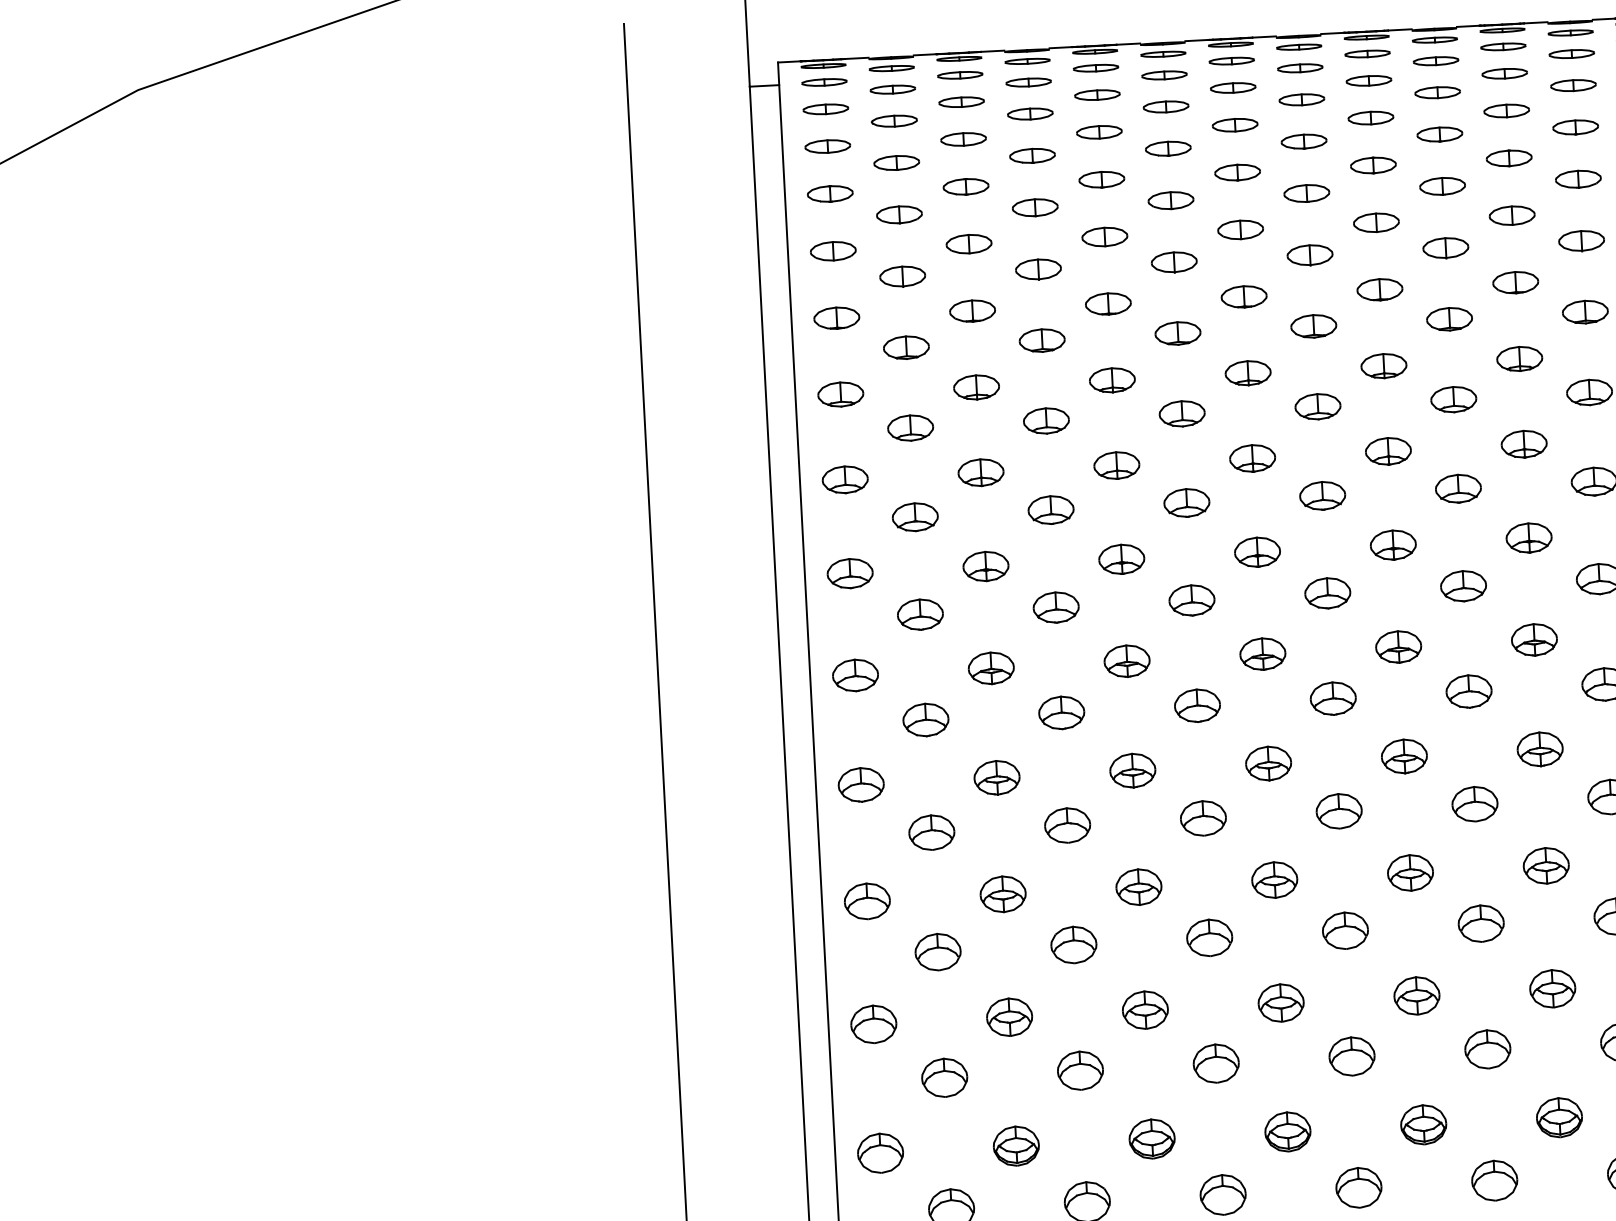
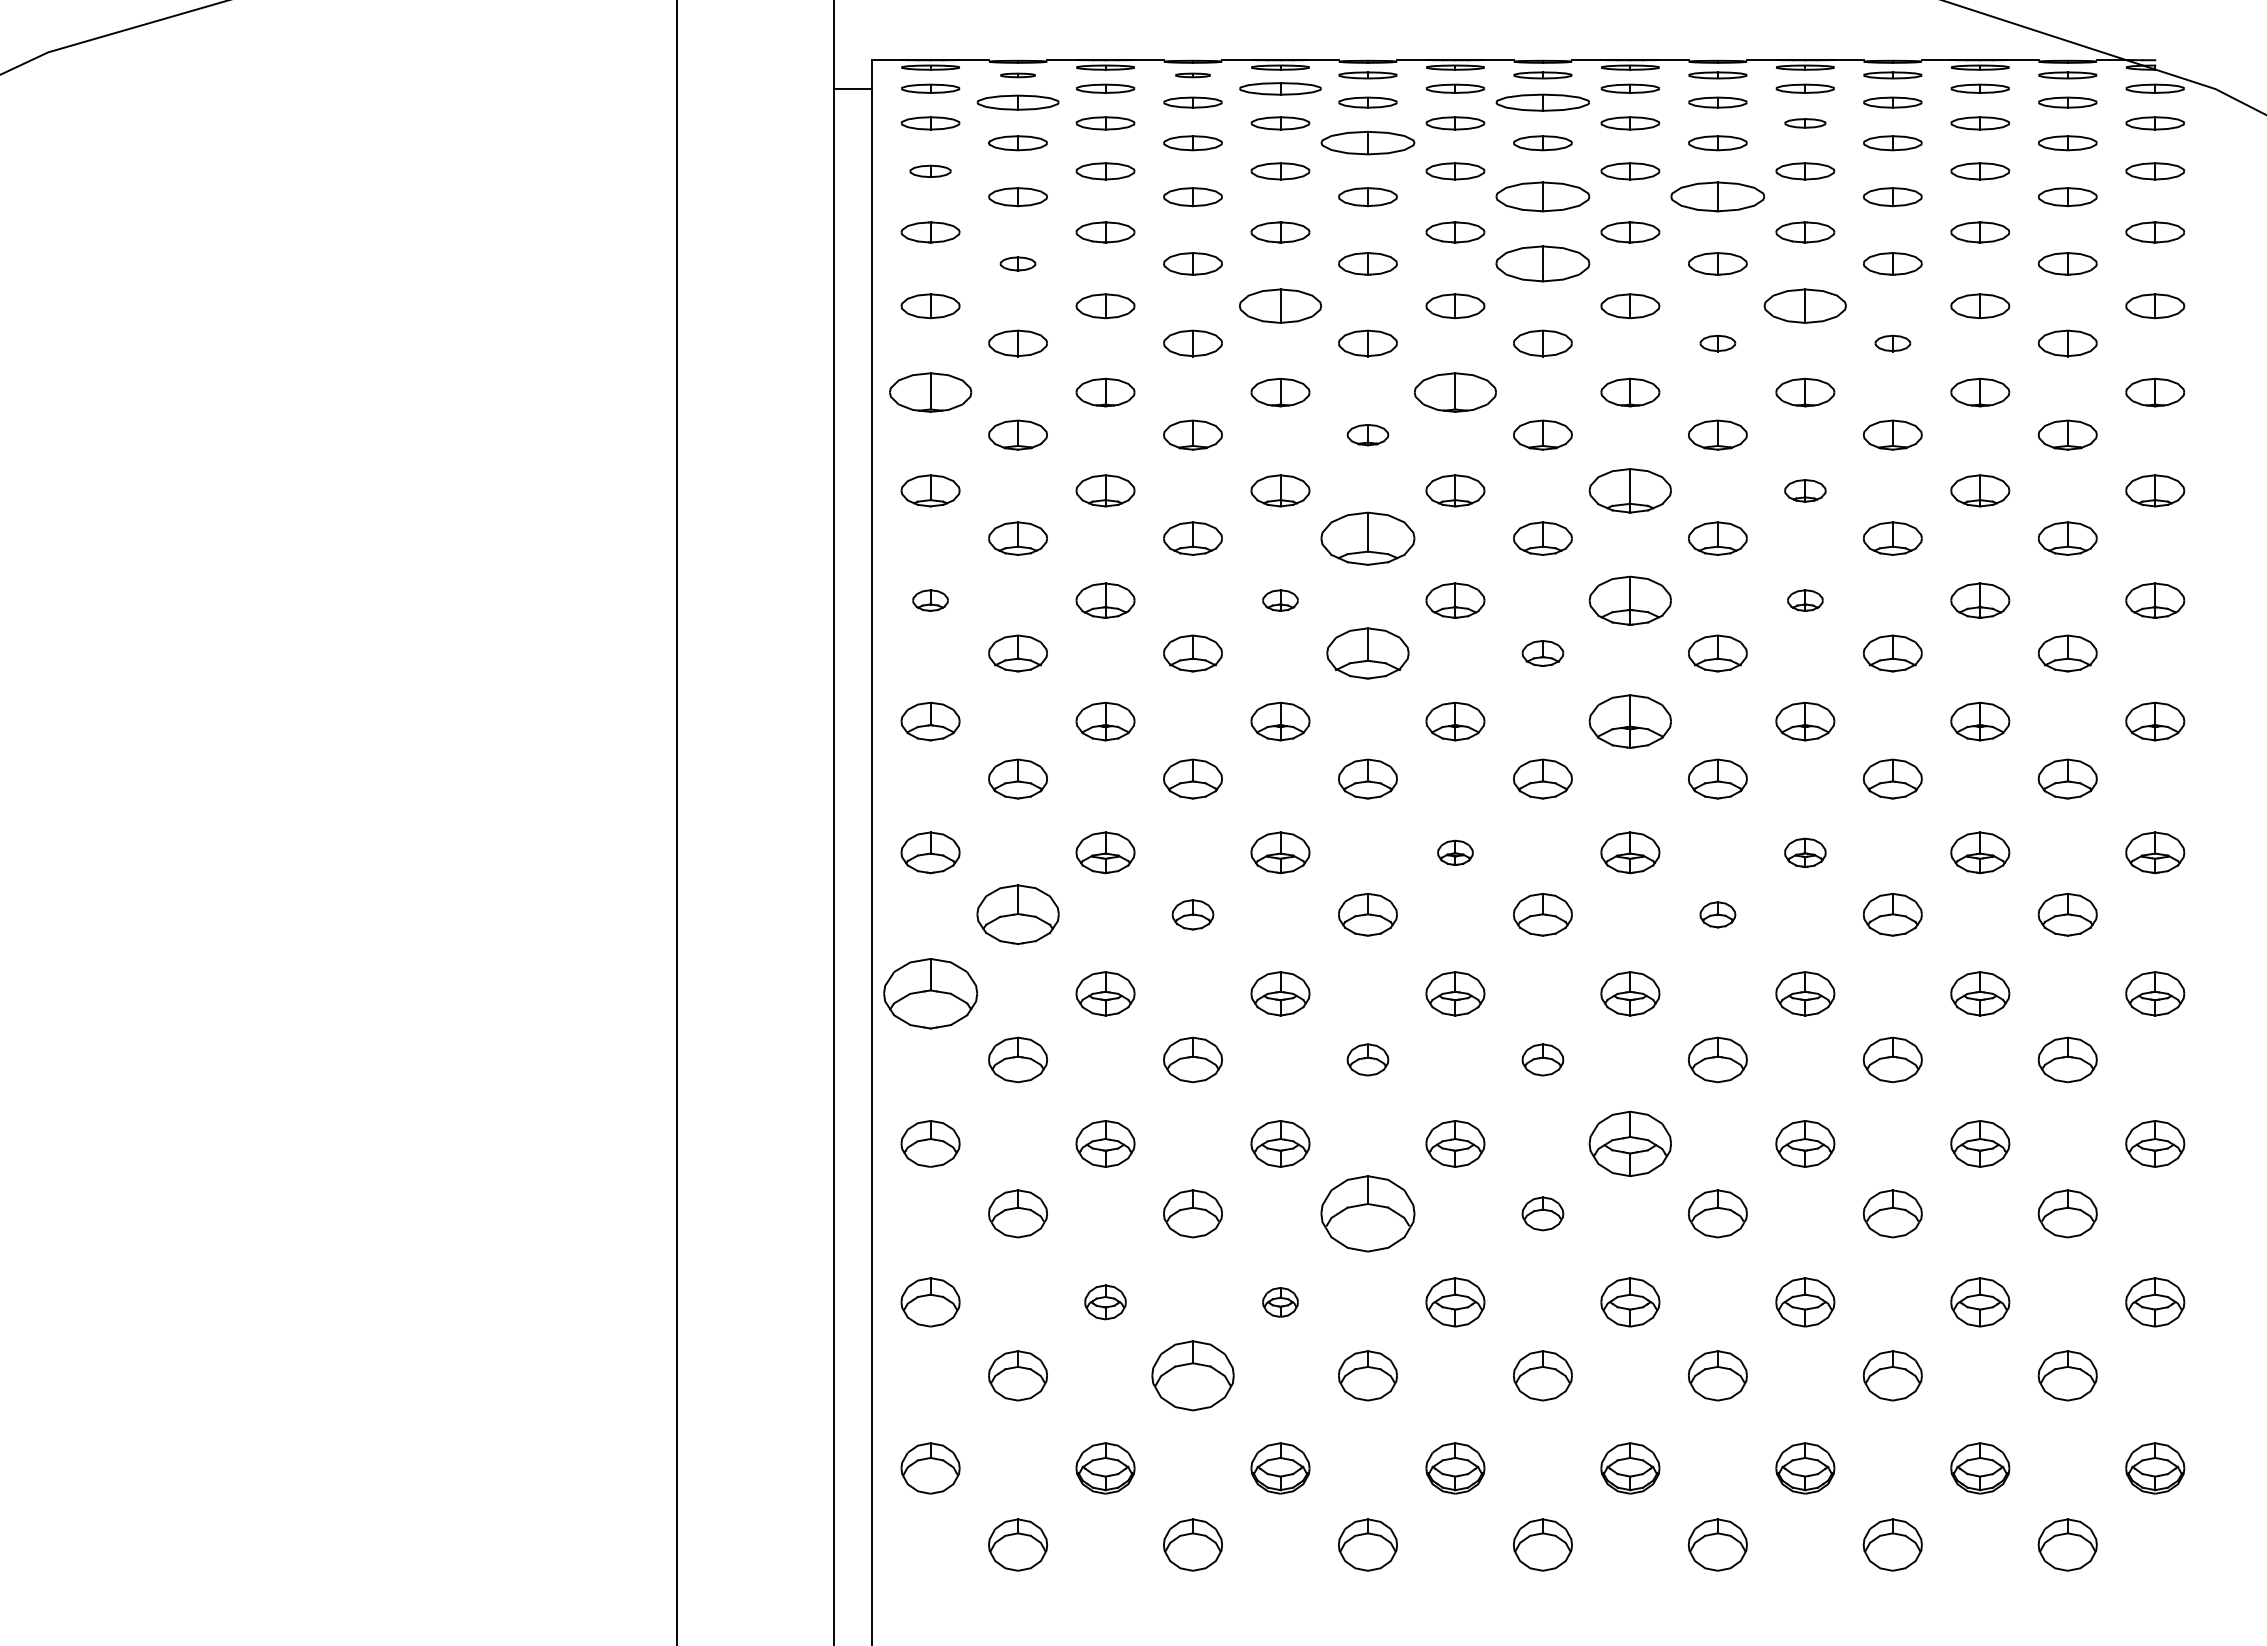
part: (1027, 61) -> (1192, 75), size x0.6
part: (891, 68) -> (1017, 75), size x0.6
part: (1096, 68) -> (1280, 88), size x1.4
part: (1299, 68) -> (1542, 102), size x1.6
part: (1504, 73) -> (1805, 123), size x0.7
part: (892, 89) -> (1017, 102), size x1.4
part: (1165, 107) -> (1367, 143), size x1.6
part: (1439, 134) -> (1717, 197), size x1.6
part: (1303, 141) -> (1542, 197), size x1.6
part: (827, 146) -> (930, 171), size x0.7
part: (1306, 193) -> (1542, 263), size x1.6
part: (899, 214) -> (1017, 263), size x0.6
part: (1512, 215) -> (1805, 306), size x1.4
part: (1104, 237) -> (1280, 306), size x1.4
part: (1581, 241) -> (1892, 343), size x0.6
part: (1445, 248) -> (1717, 343), size x0.6
part: (1244, 296) -> (1455, 392), size x1.4
part: (836, 318) -> (930, 392), size x1.4
part: (1177, 333) -> (1367, 434), size x0.7
part: (1519, 358) -> (1805, 490), size x0.7
part: (1384, 365) -> (1630, 490), size x1.4
part: (1181, 413) -> (1367, 538), size x1.6
part: (1524, 444) -> (1805, 600), size x0.6
part: (1388, 451) -> (1630, 600), size x1.4
part: (1116, 465) -> (1280, 600), size x0.6
part: (845, 479) -> (930, 600), size x0.6
part: (1322, 495) -> (1542, 653), size x0.7
part: (1186, 503) -> (1367, 653), size x1.4
part: (1393, 545) -> (1630, 721), size x1.4
part: (1534, 639) -> (1805, 852), size x0.7
part: (1262, 653) -> (1455, 852), size x0.6
part: (1468, 691) -> (1717, 914), size x0.6
part: (1061, 712) -> (1192, 914), size x0.7
part: (925, 719) -> (1017, 914), size x1.4
part: (861, 784) -> (930, 993), size x1.6
part: (1338, 811) -> (1542, 1059), size x0.7
part: (1203, 818) -> (1367, 1059), size x0.7
part: (1410, 872) -> (1630, 1143), size x1.4
part: (1345, 930) -> (1542, 1213), size x0.7
part: (1209, 937) -> (1367, 1213), size x1.6
part: (1145, 1010) -> (1280, 1302), size x0.6
part: (1009, 1017) -> (1105, 1302), size x0.7
part: (1080, 1070) -> (1192, 1375), size x1.4

